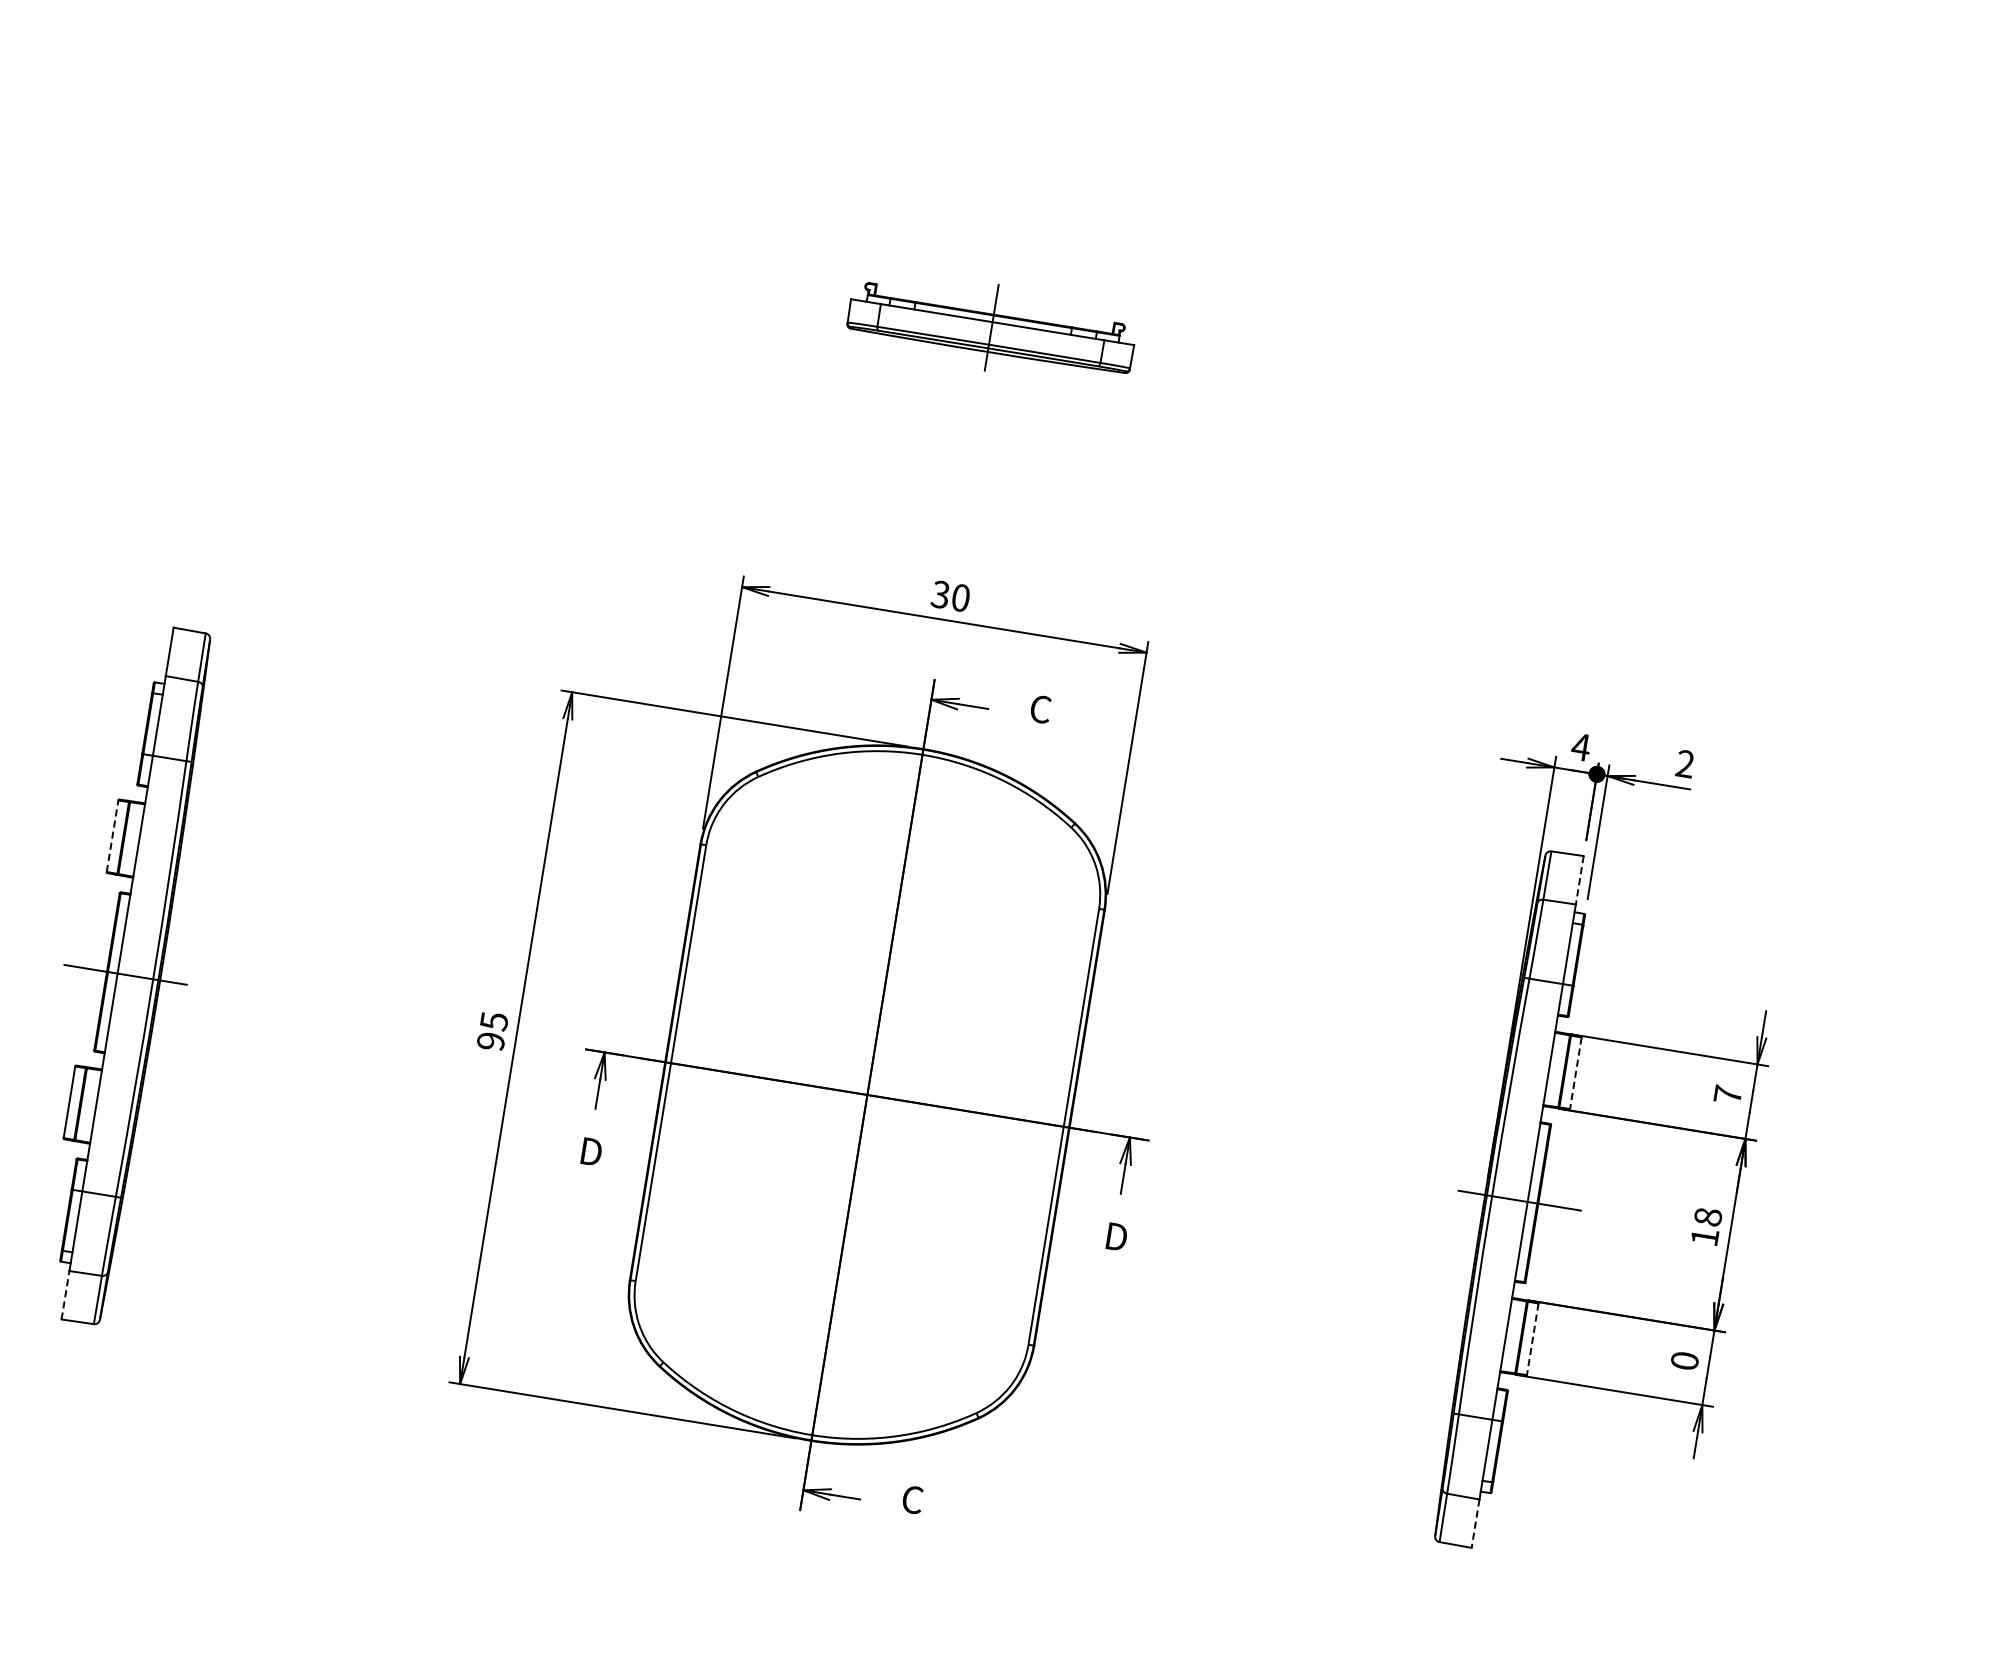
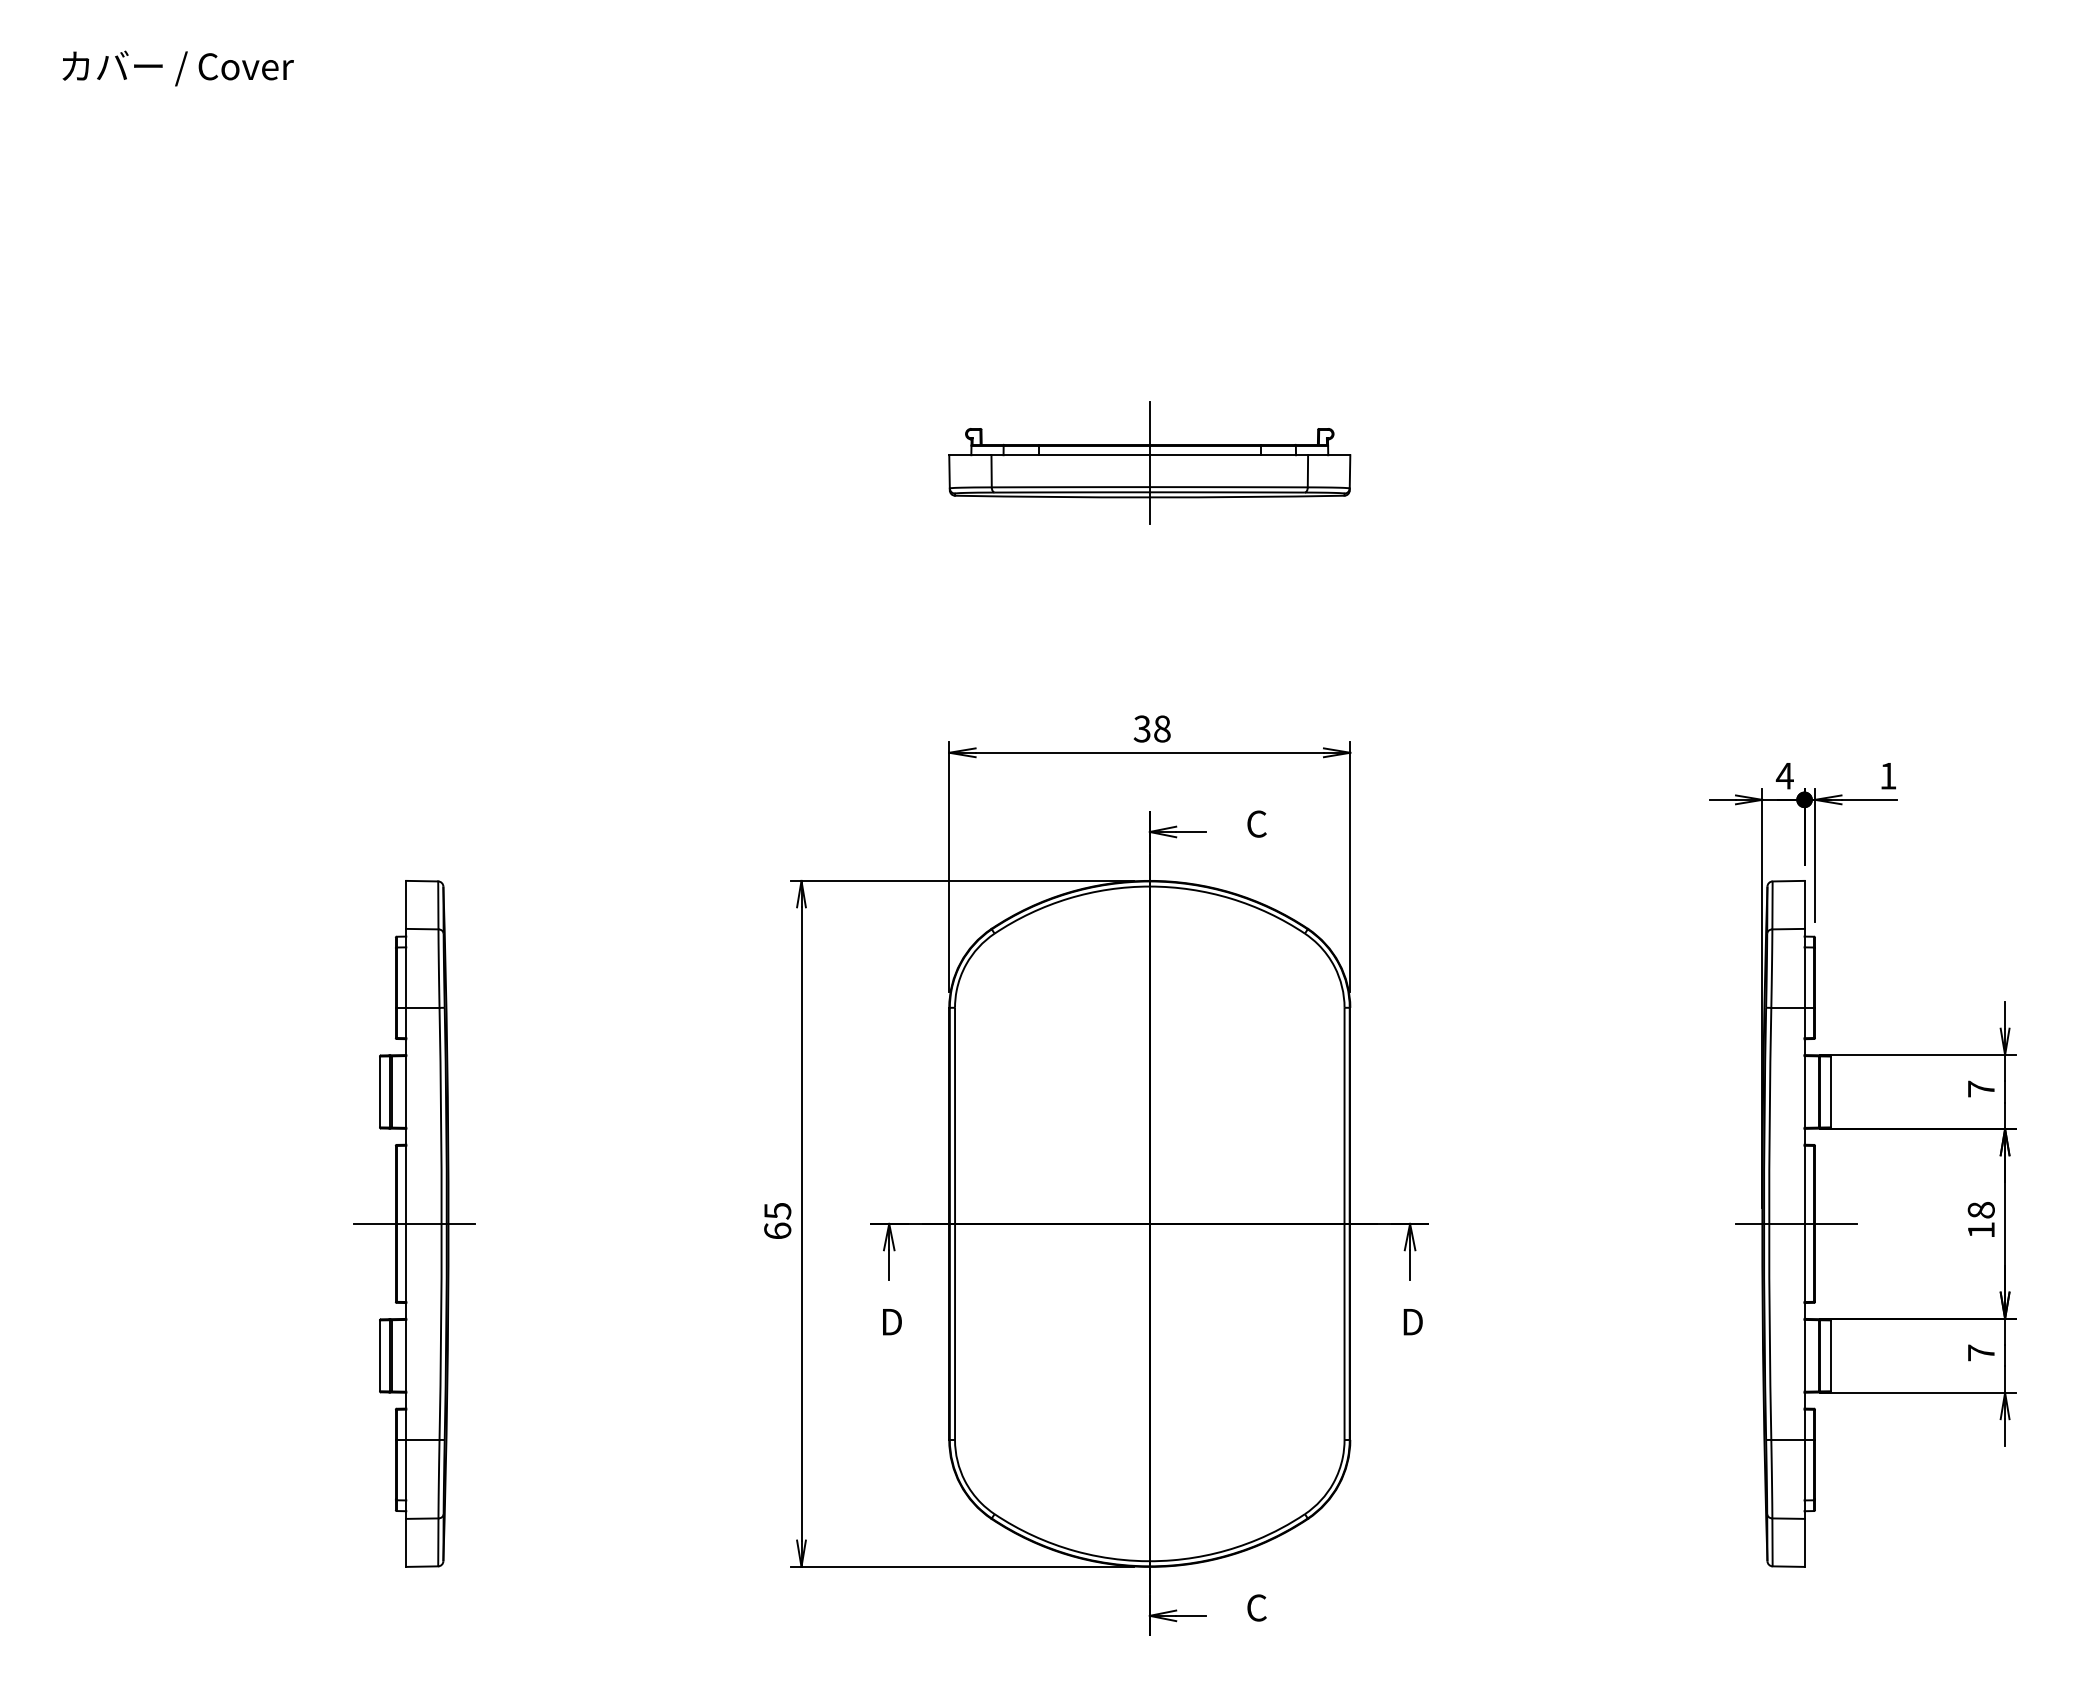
part: (991, 327) -> (1149, 462), size x1.43
text: (960, 598) -> (1162, 729), 30 -> 38
text: (1685, 763) -> (1888, 775), 2 -> 1
line: (112, 835) -> (379, 1091), dashed -> solid
line: (1579, 880) -> (1804, 905), dashed -> solid
text: (490, 1040) -> (777, 1230), 95 -> 65
line: (1575, 1073) -> (1830, 1092), dashed -> solid
line: (65, 1294) -> (406, 1542), dashed -> solid
line: (1532, 1339) -> (1830, 1356), dashed -> solid
text: (1684, 1360) -> (1980, 1352), 0 -> 7
line: (1475, 1524) -> (1804, 1543), dashed -> solid

